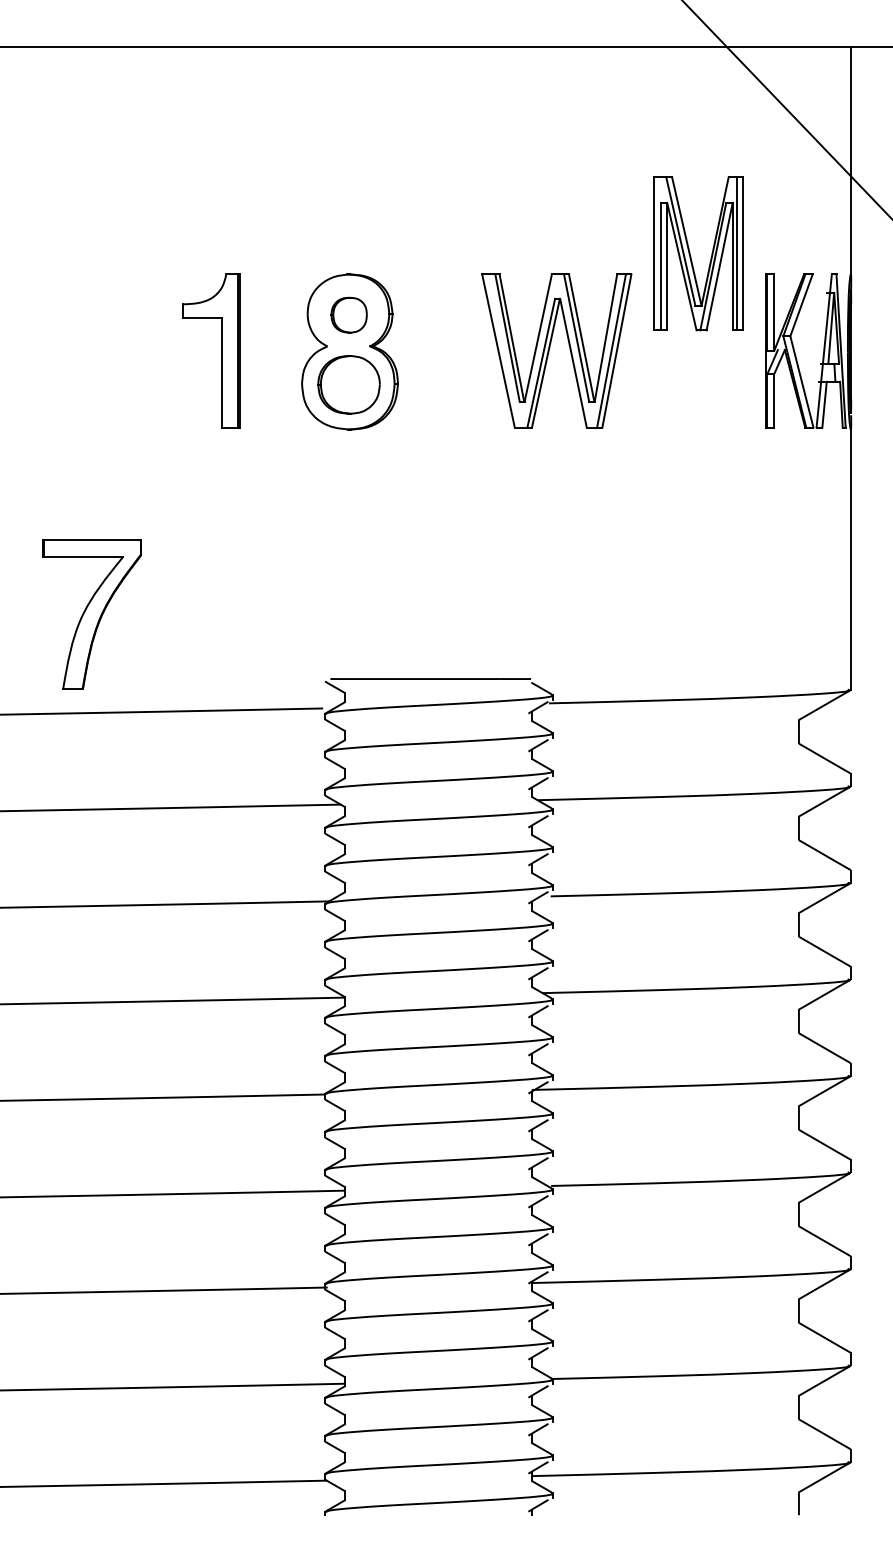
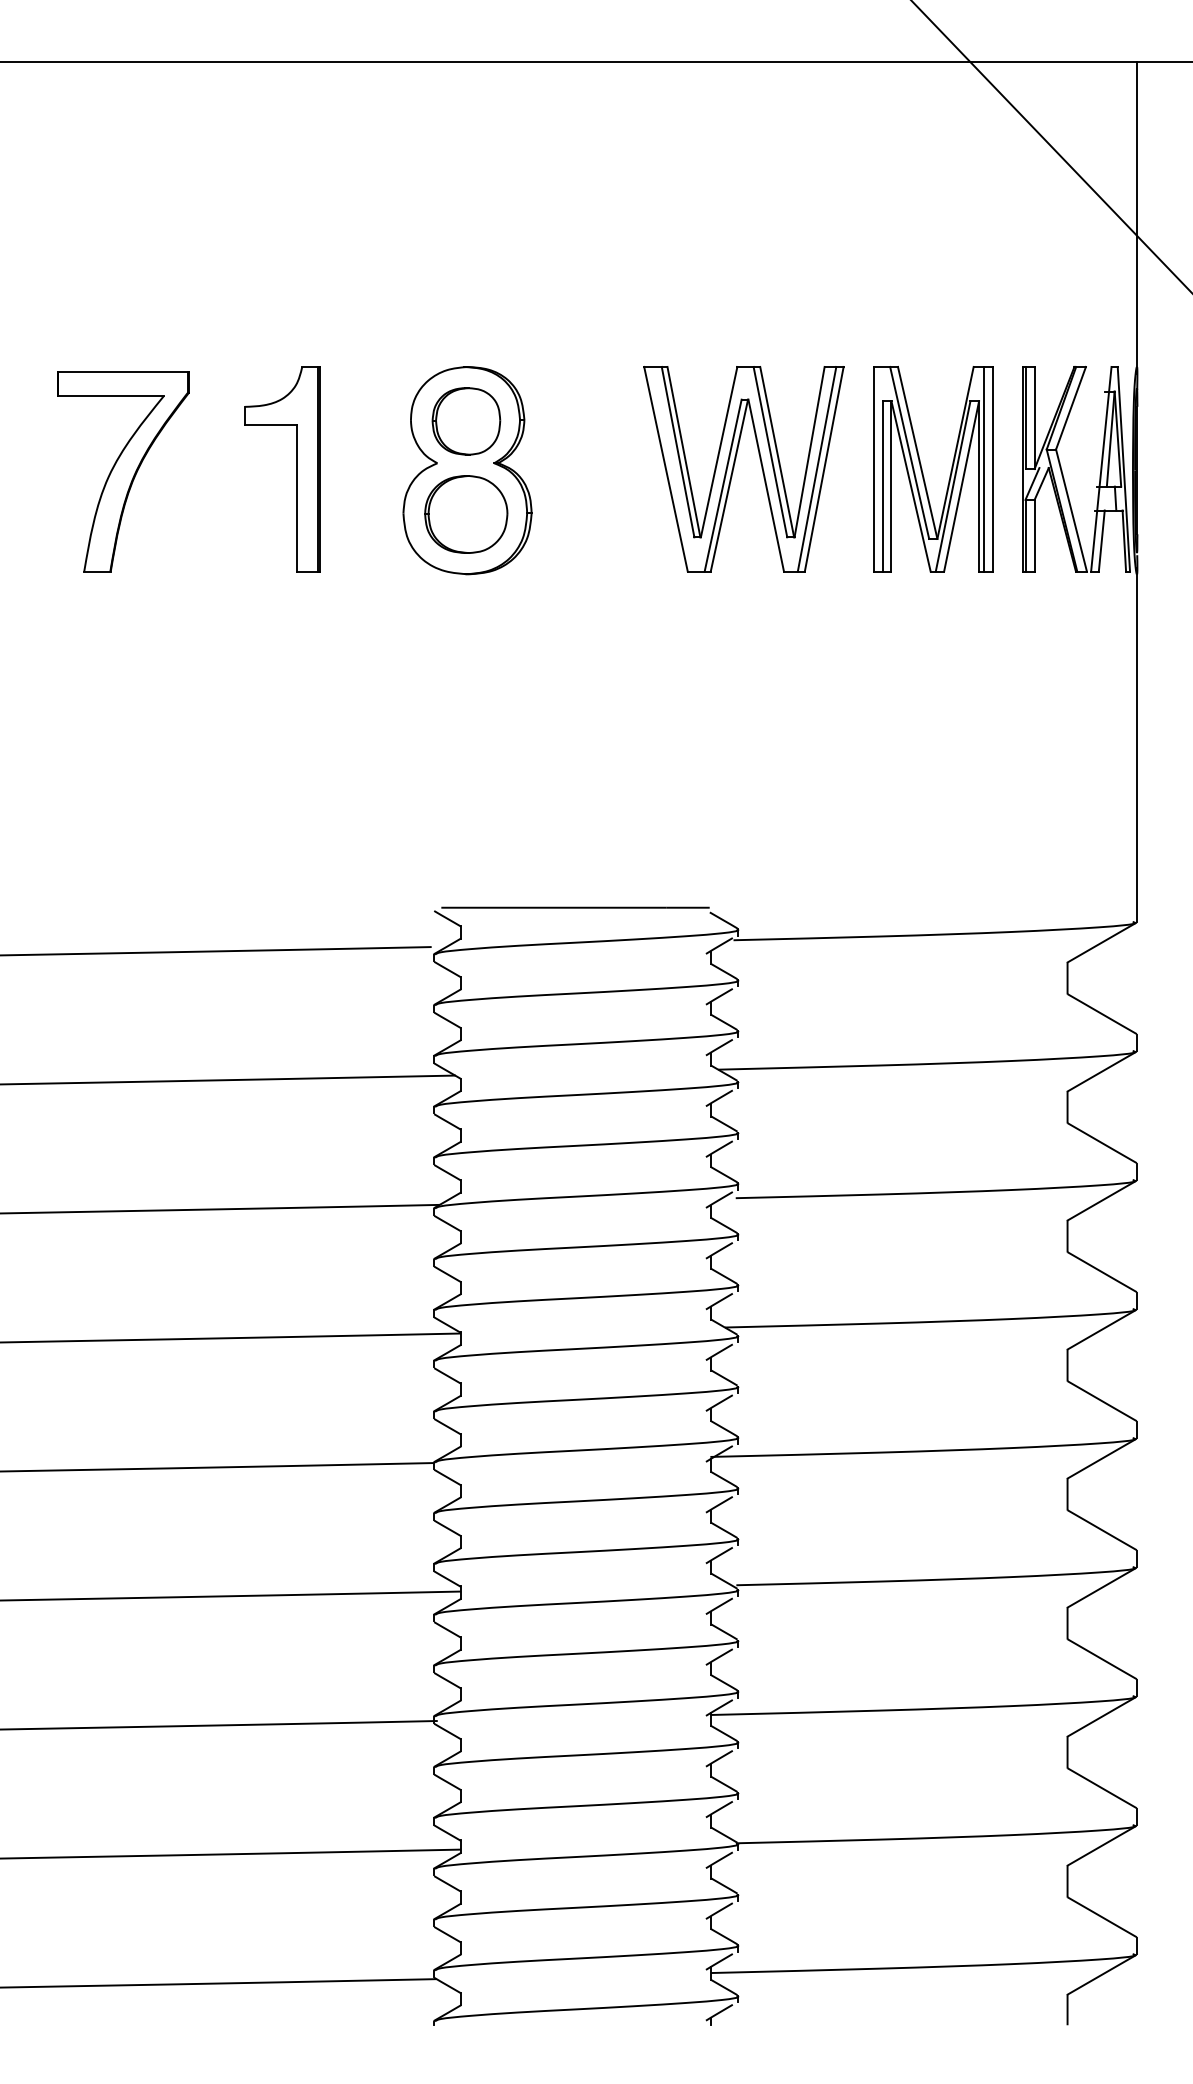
part: (691, 256) -> (923, 472), moved
part: (349, 315) -> (466, 421), size x1.43
part: (92, 613) -> (123, 471), moved

